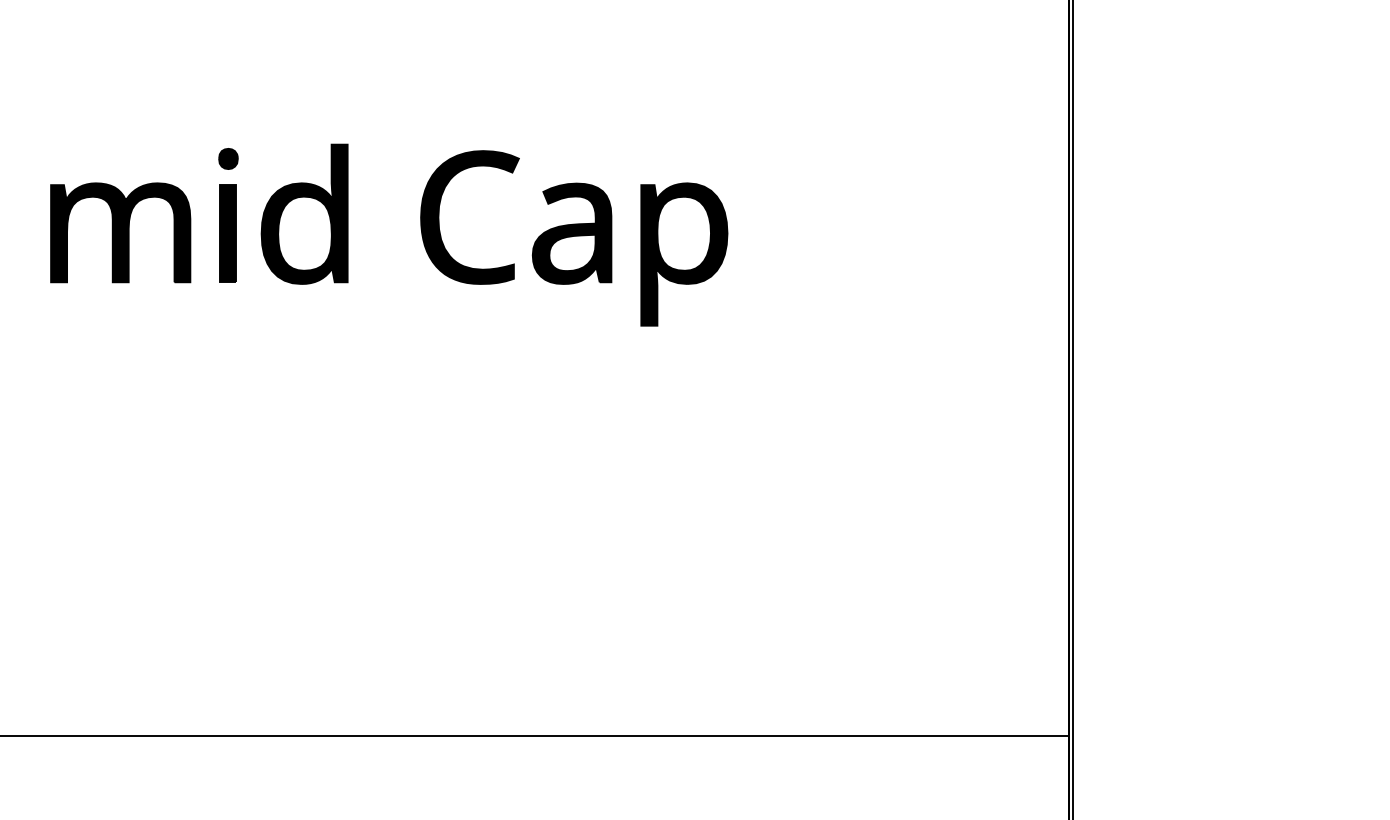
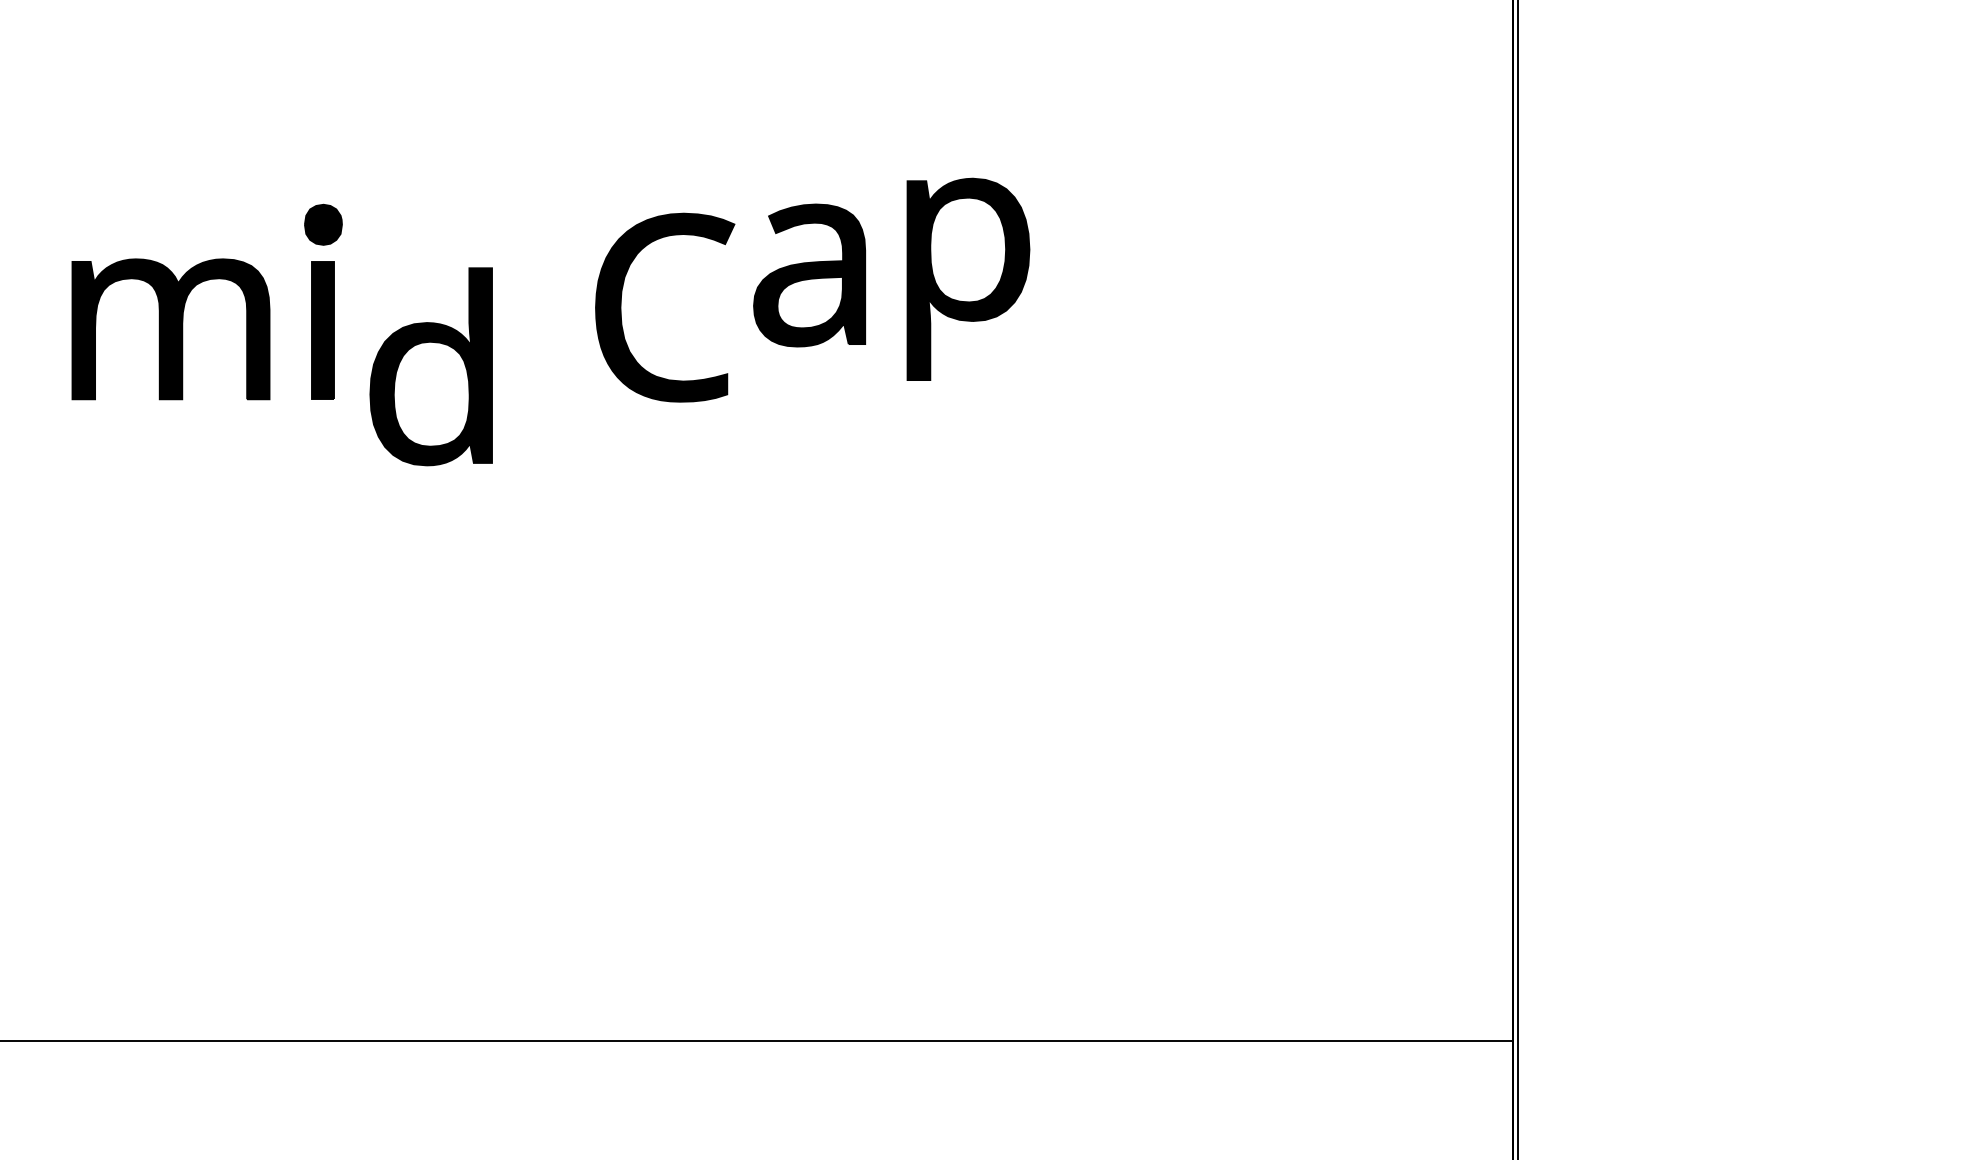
part: (228, 158) -> (323, 224), size x1.4
part: (304, 213) -> (431, 365), moved
part: (571, 233) -> (808, 275), moved
part: (684, 254) -> (968, 279), moved

